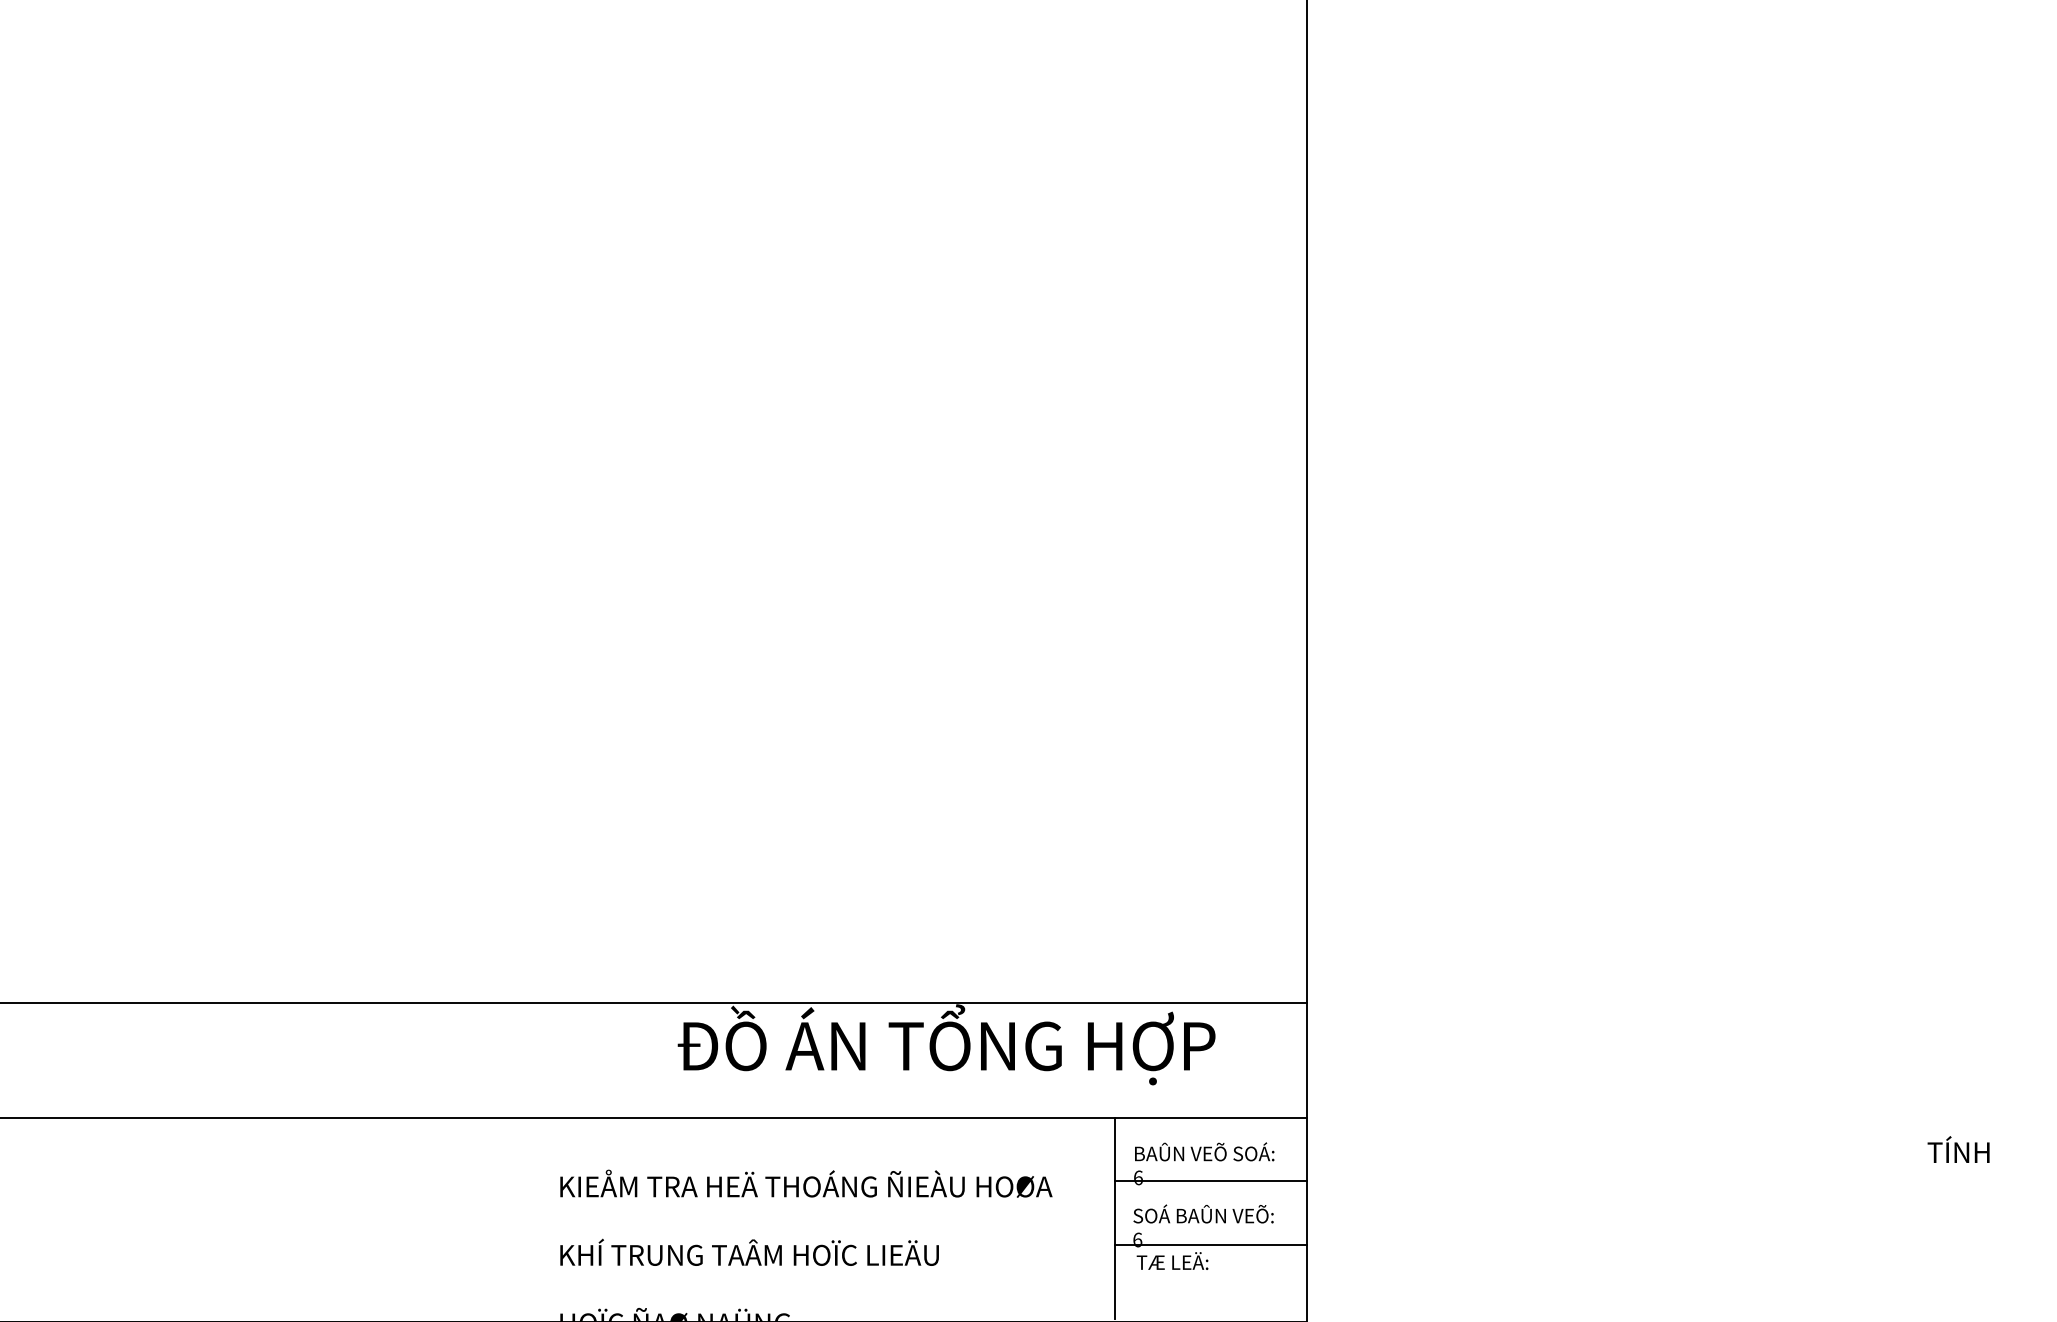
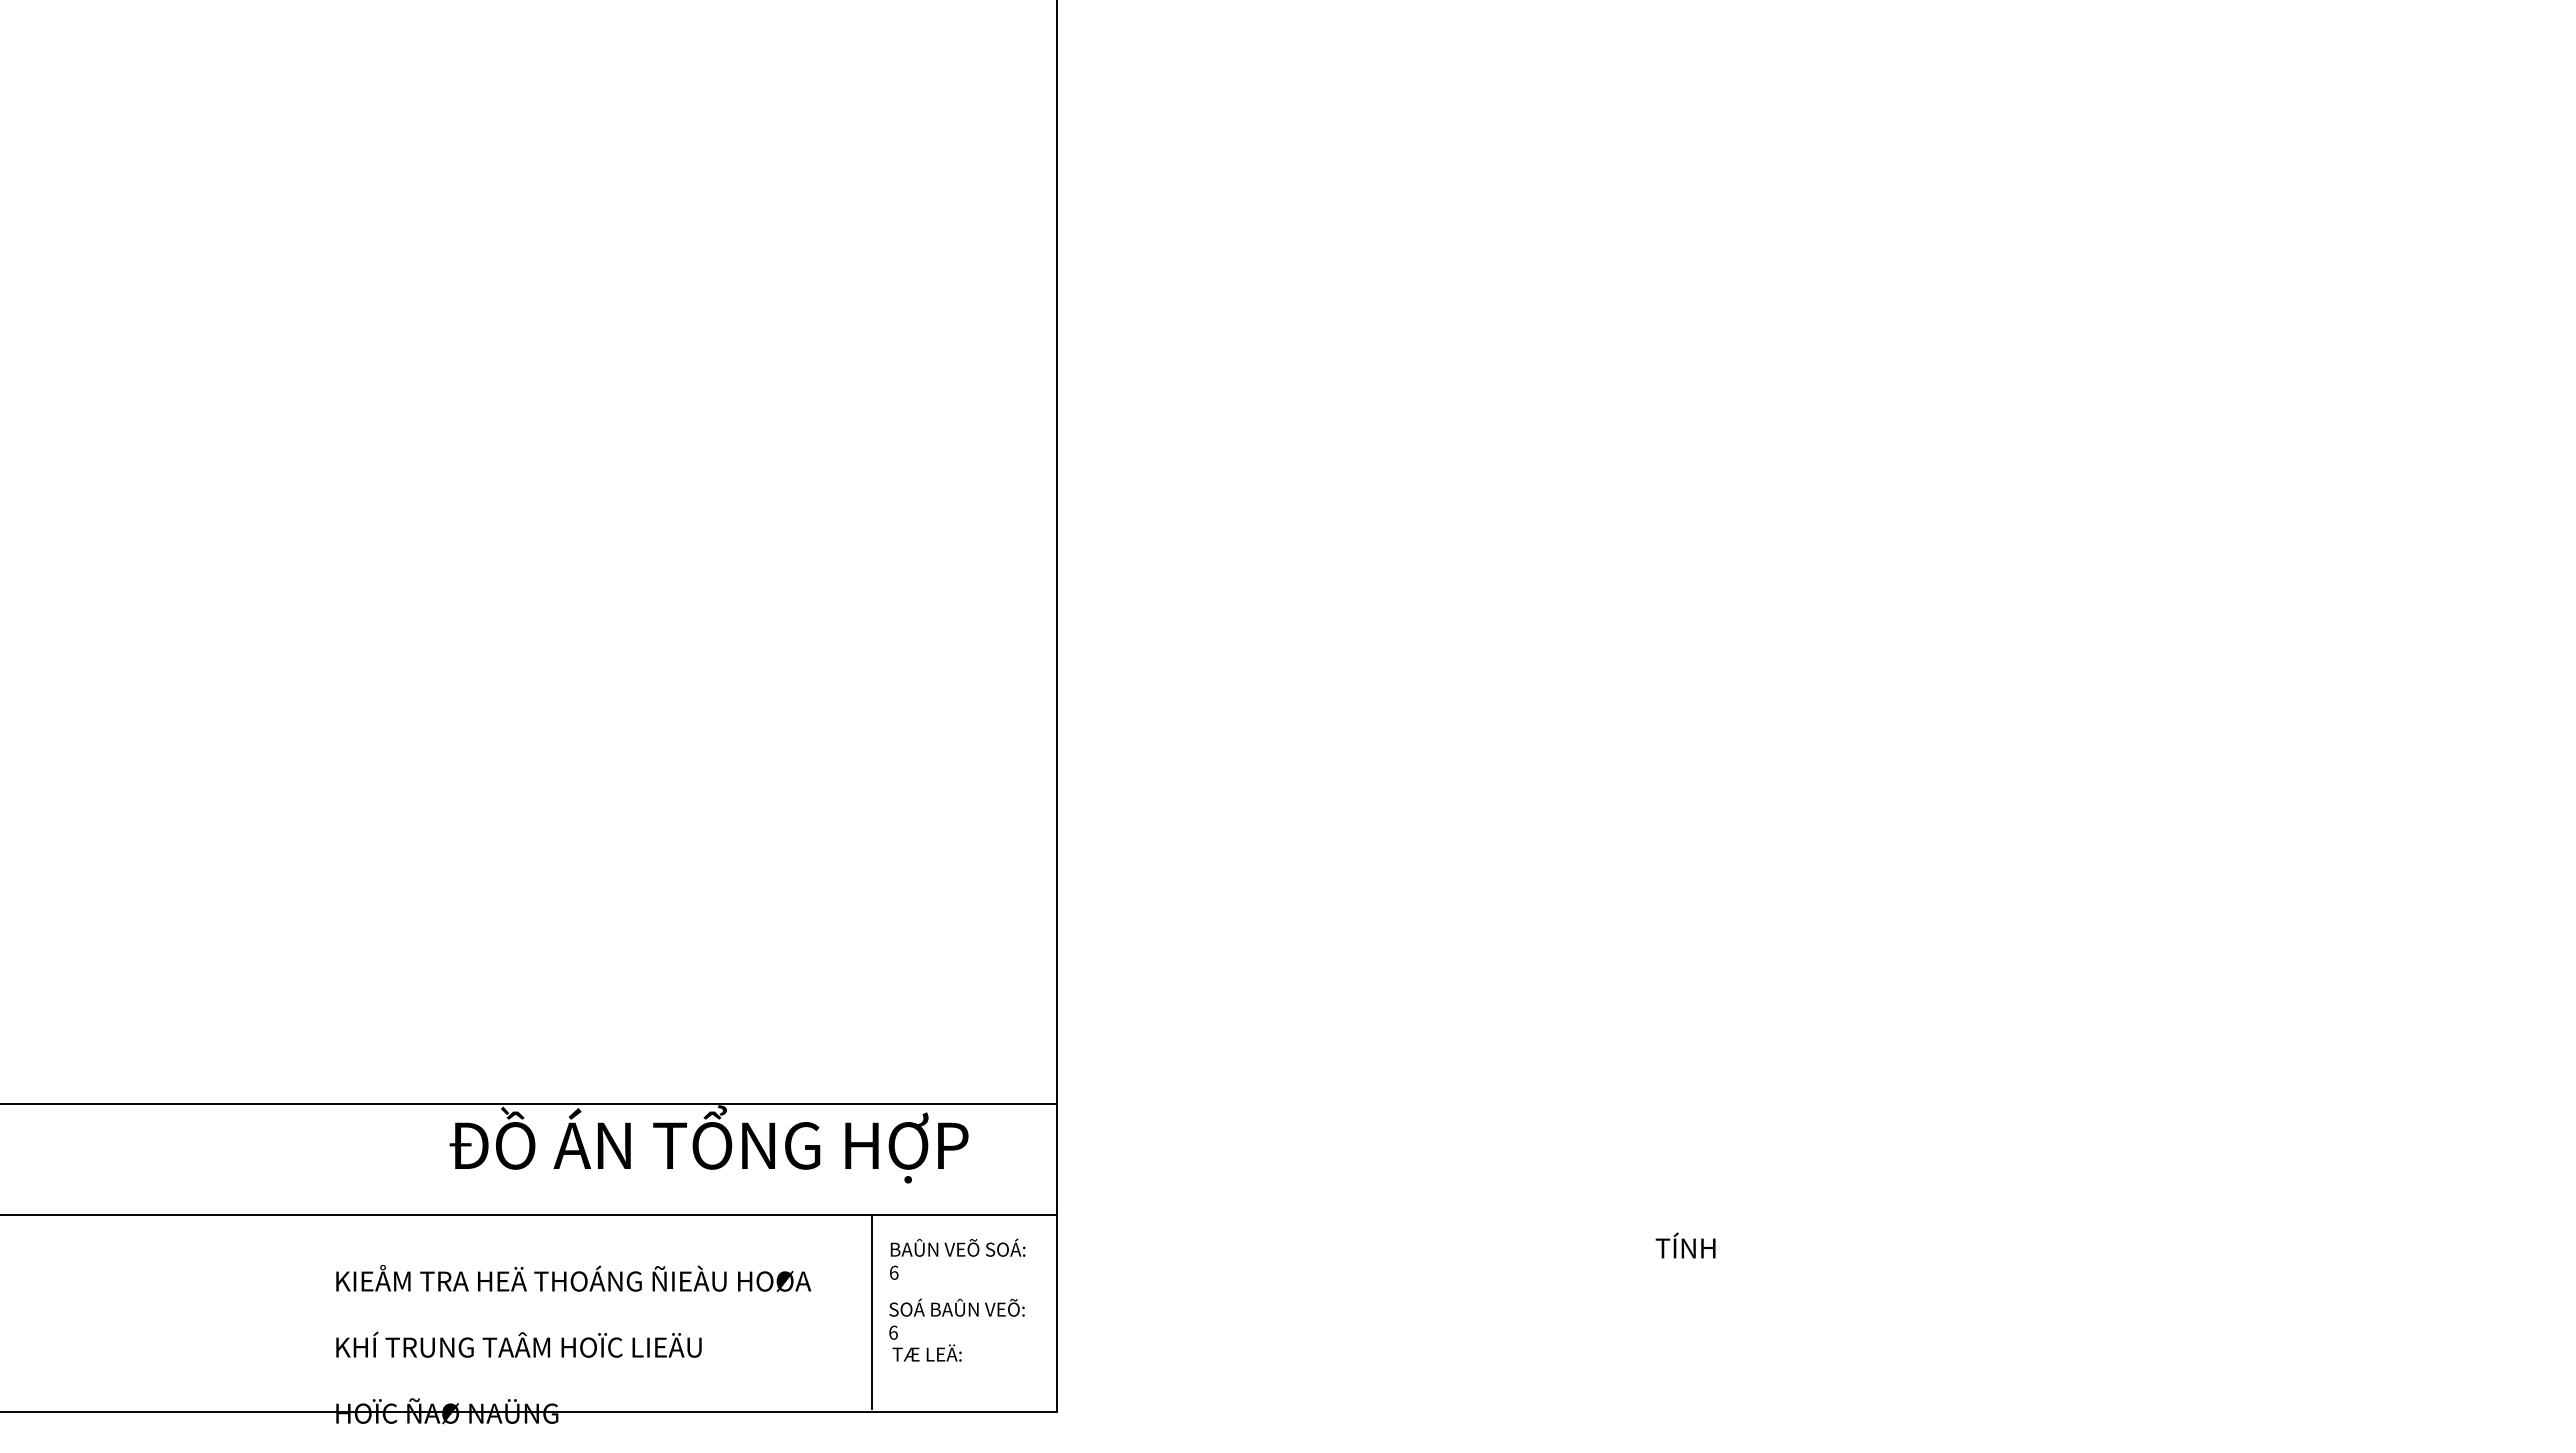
line: (1210, 1181) -> (963, 1276), removed
line: (1210, 1244) -> (963, 1337), removed

